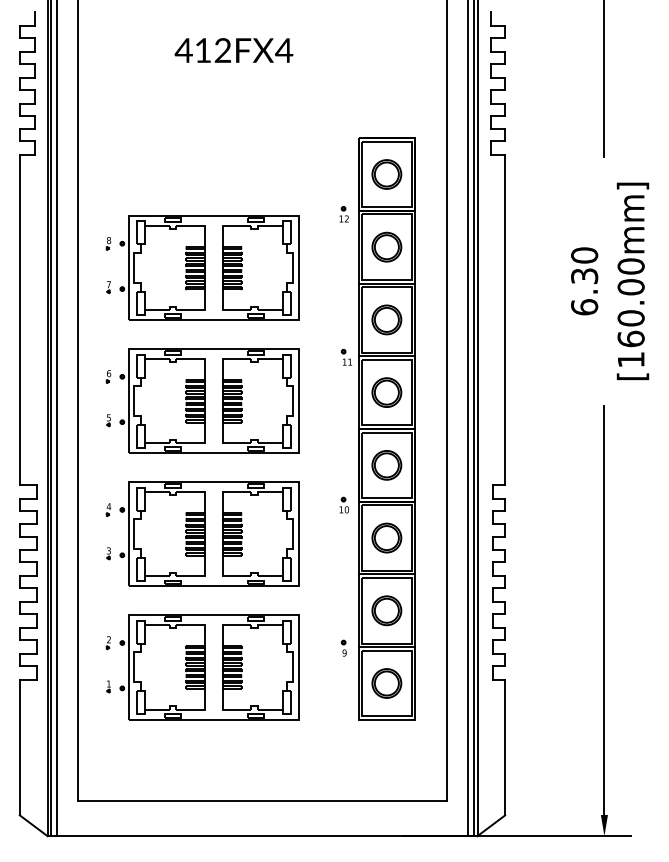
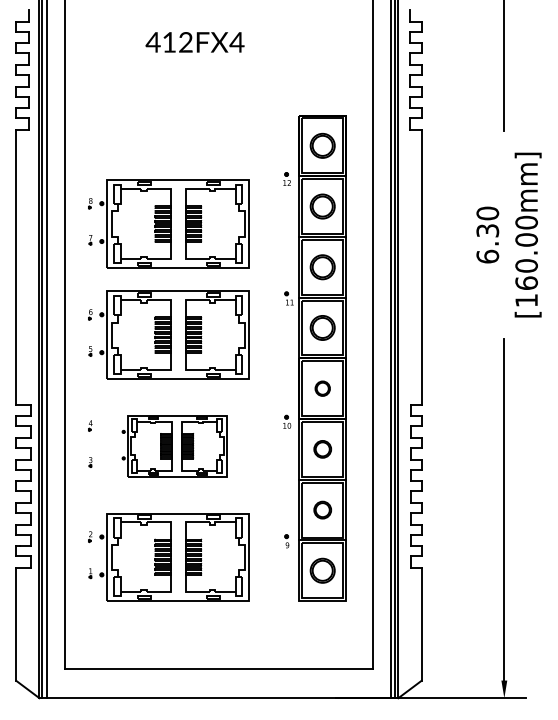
part: (386, 465) -> (322, 388), size x0.6
part: (209, 533) -> (174, 445), size x0.7
part: (386, 537) -> (322, 448), size x0.7
part: (386, 610) -> (322, 509), size x0.7

